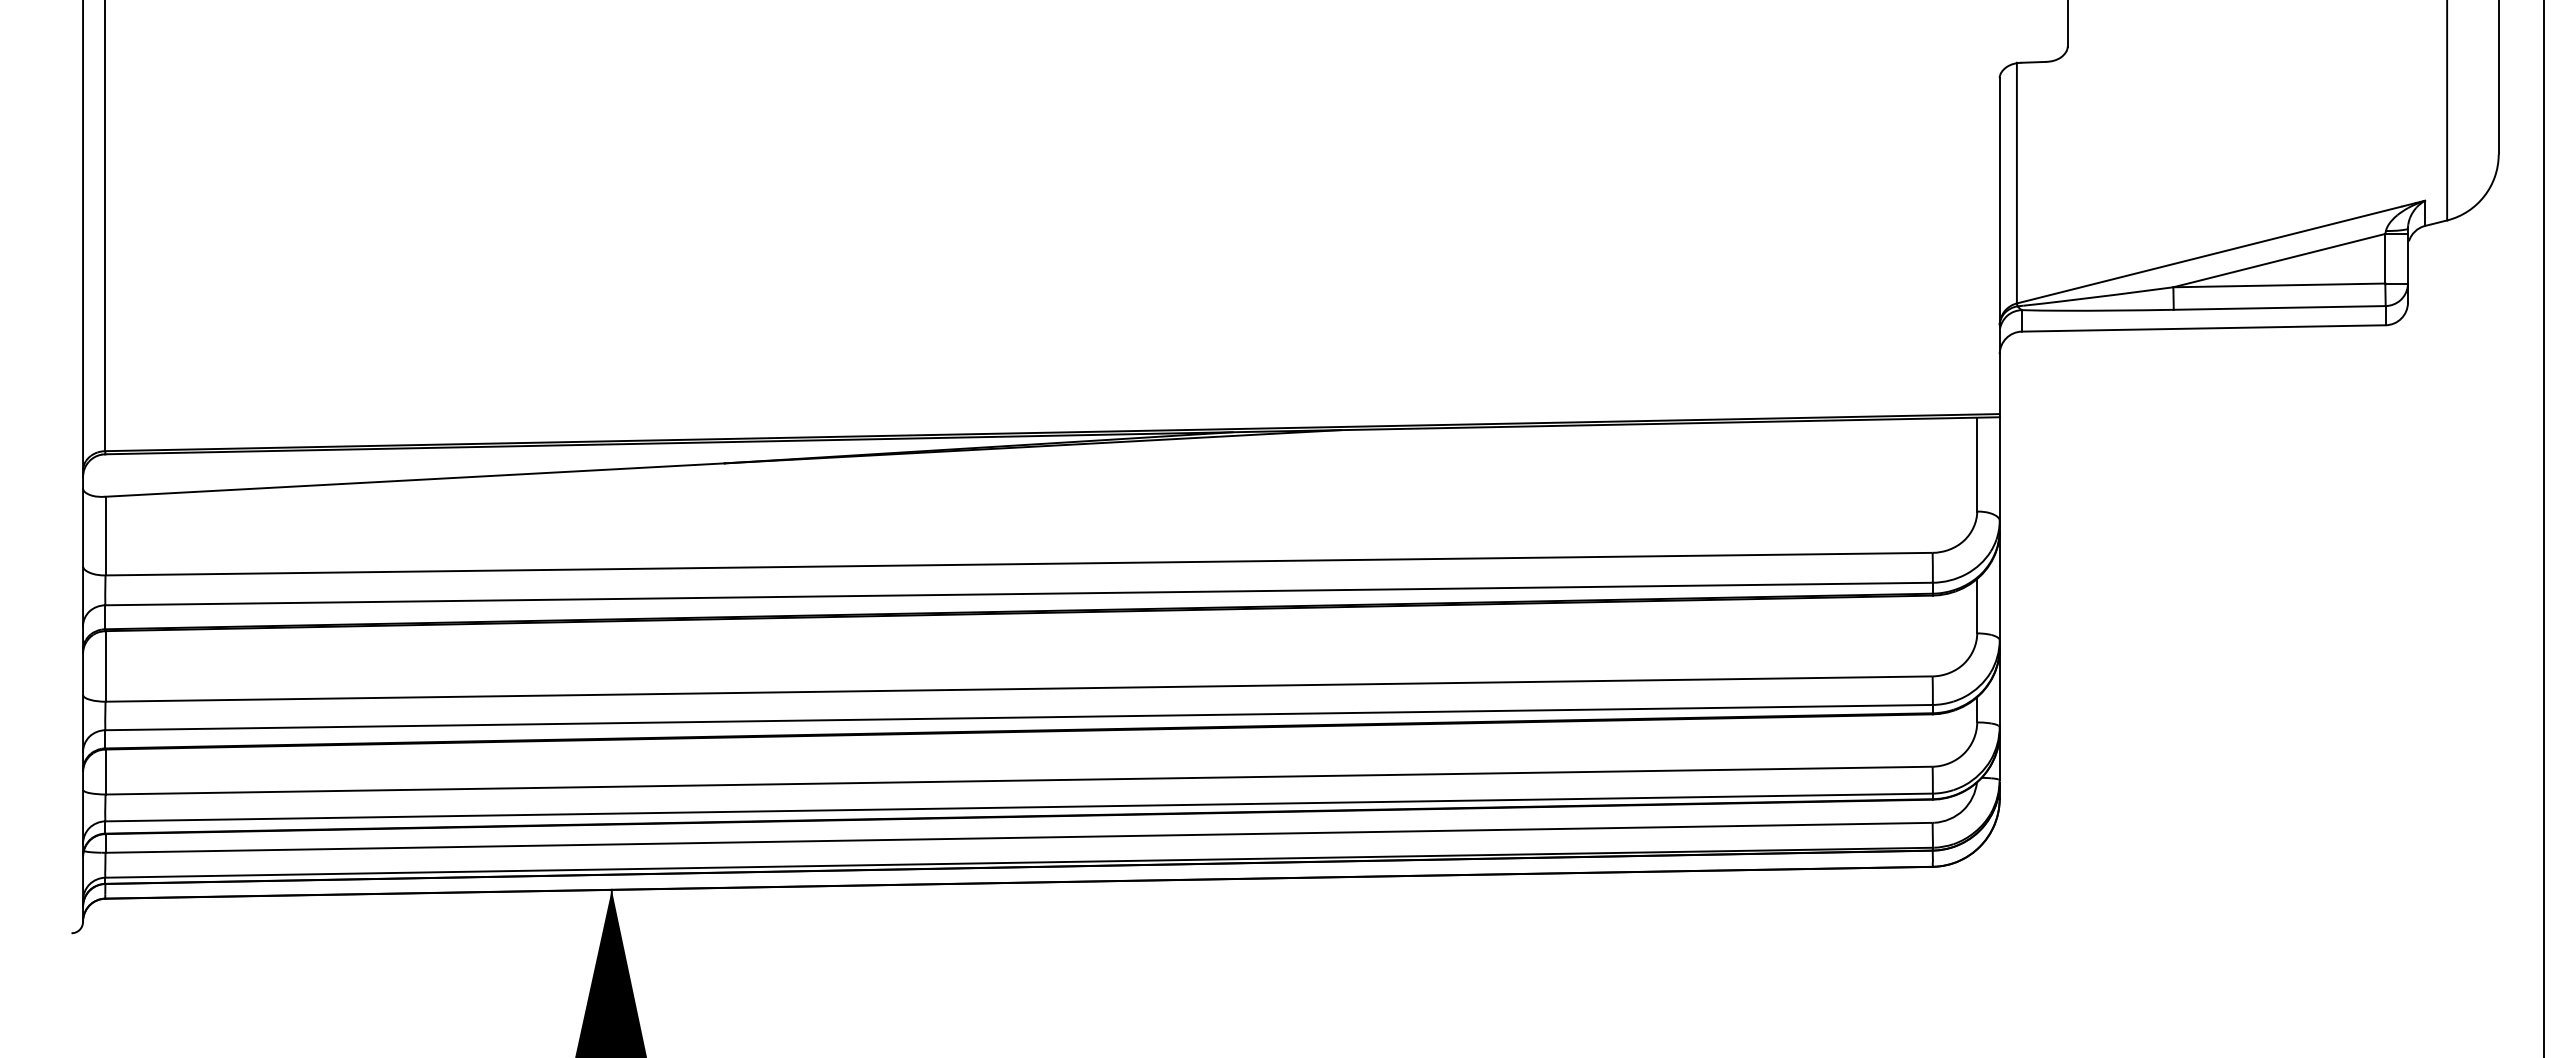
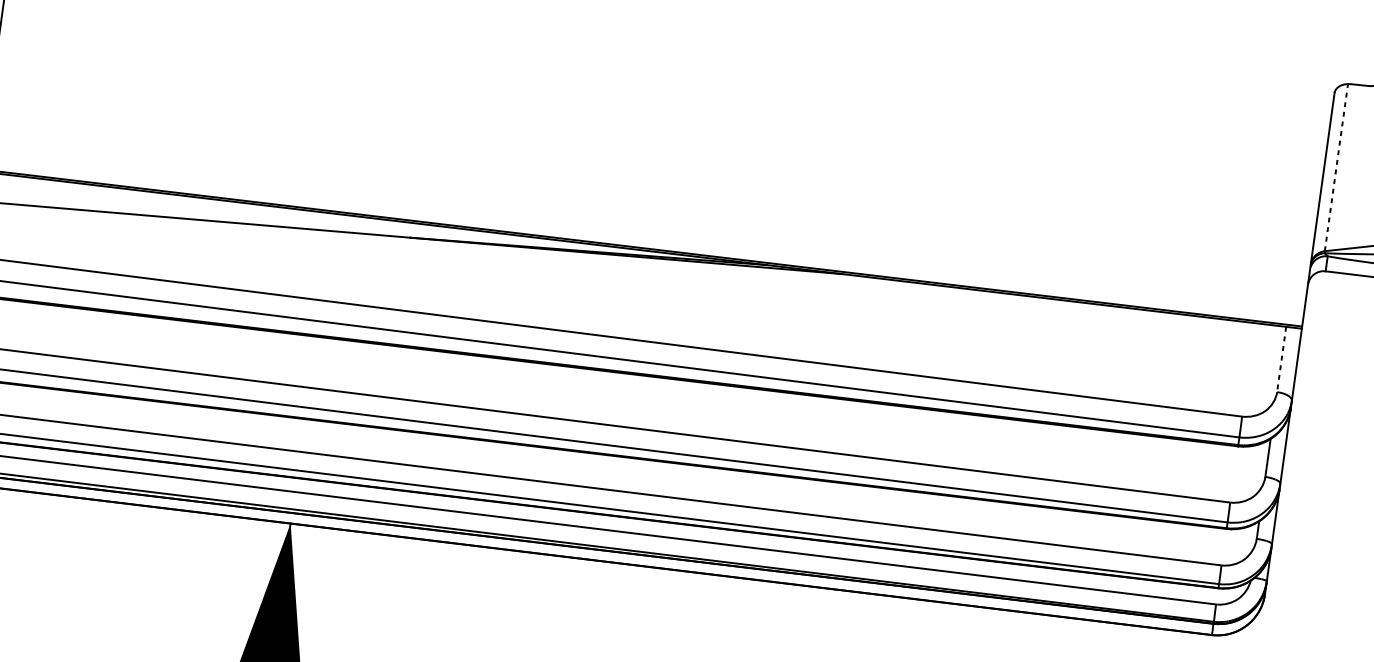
line: (2016, 182) -> (1336, 167), solid -> dashed
line: (1977, 464) -> (1281, 359), solid -> dashed

